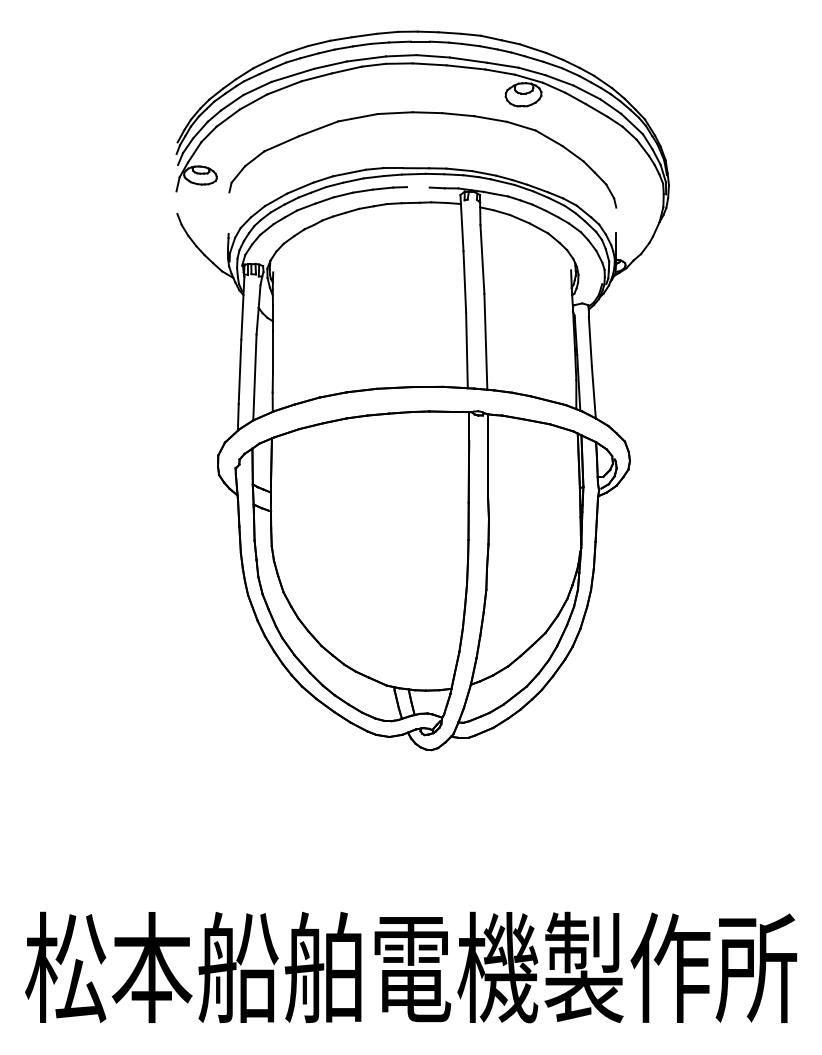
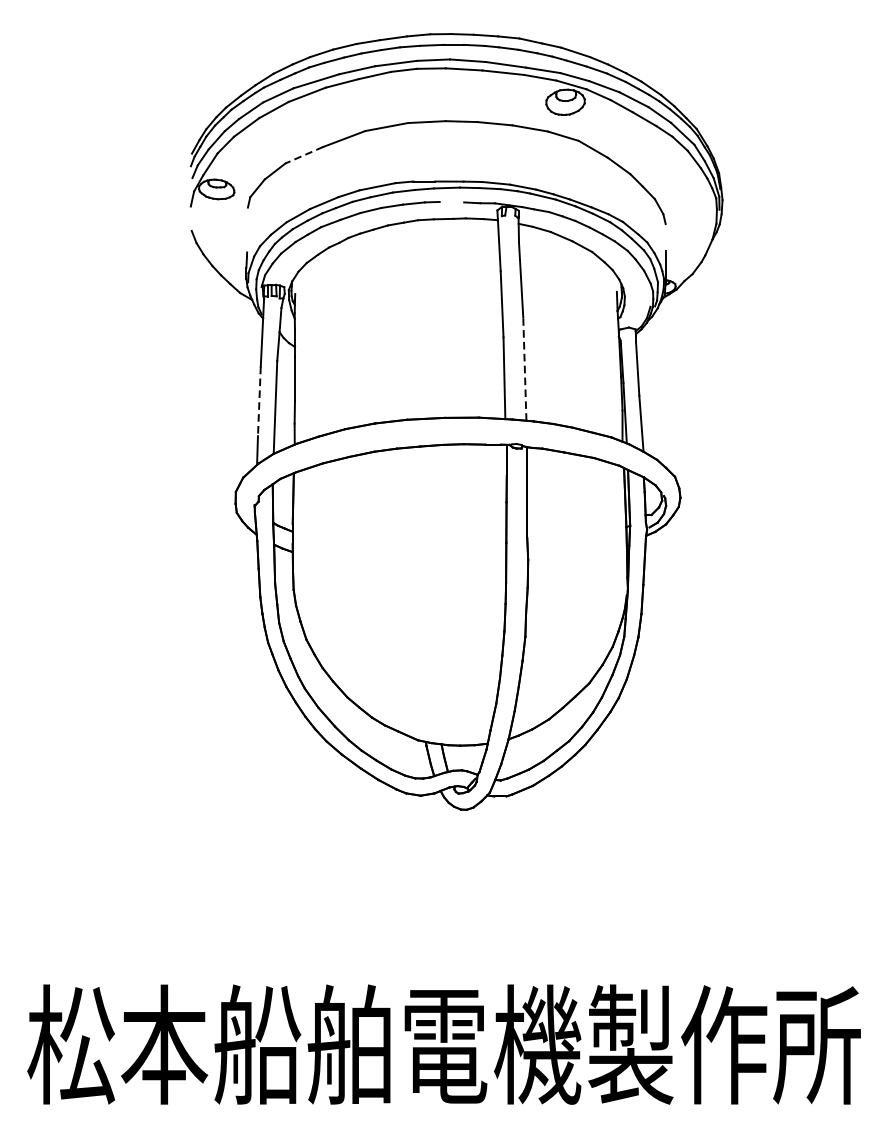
line: (281, 144) -> (304, 155), solid -> dashed
line: (485, 341) -> (524, 368), solid -> dashed
line: (240, 372) -> (259, 402), solid -> dashed

